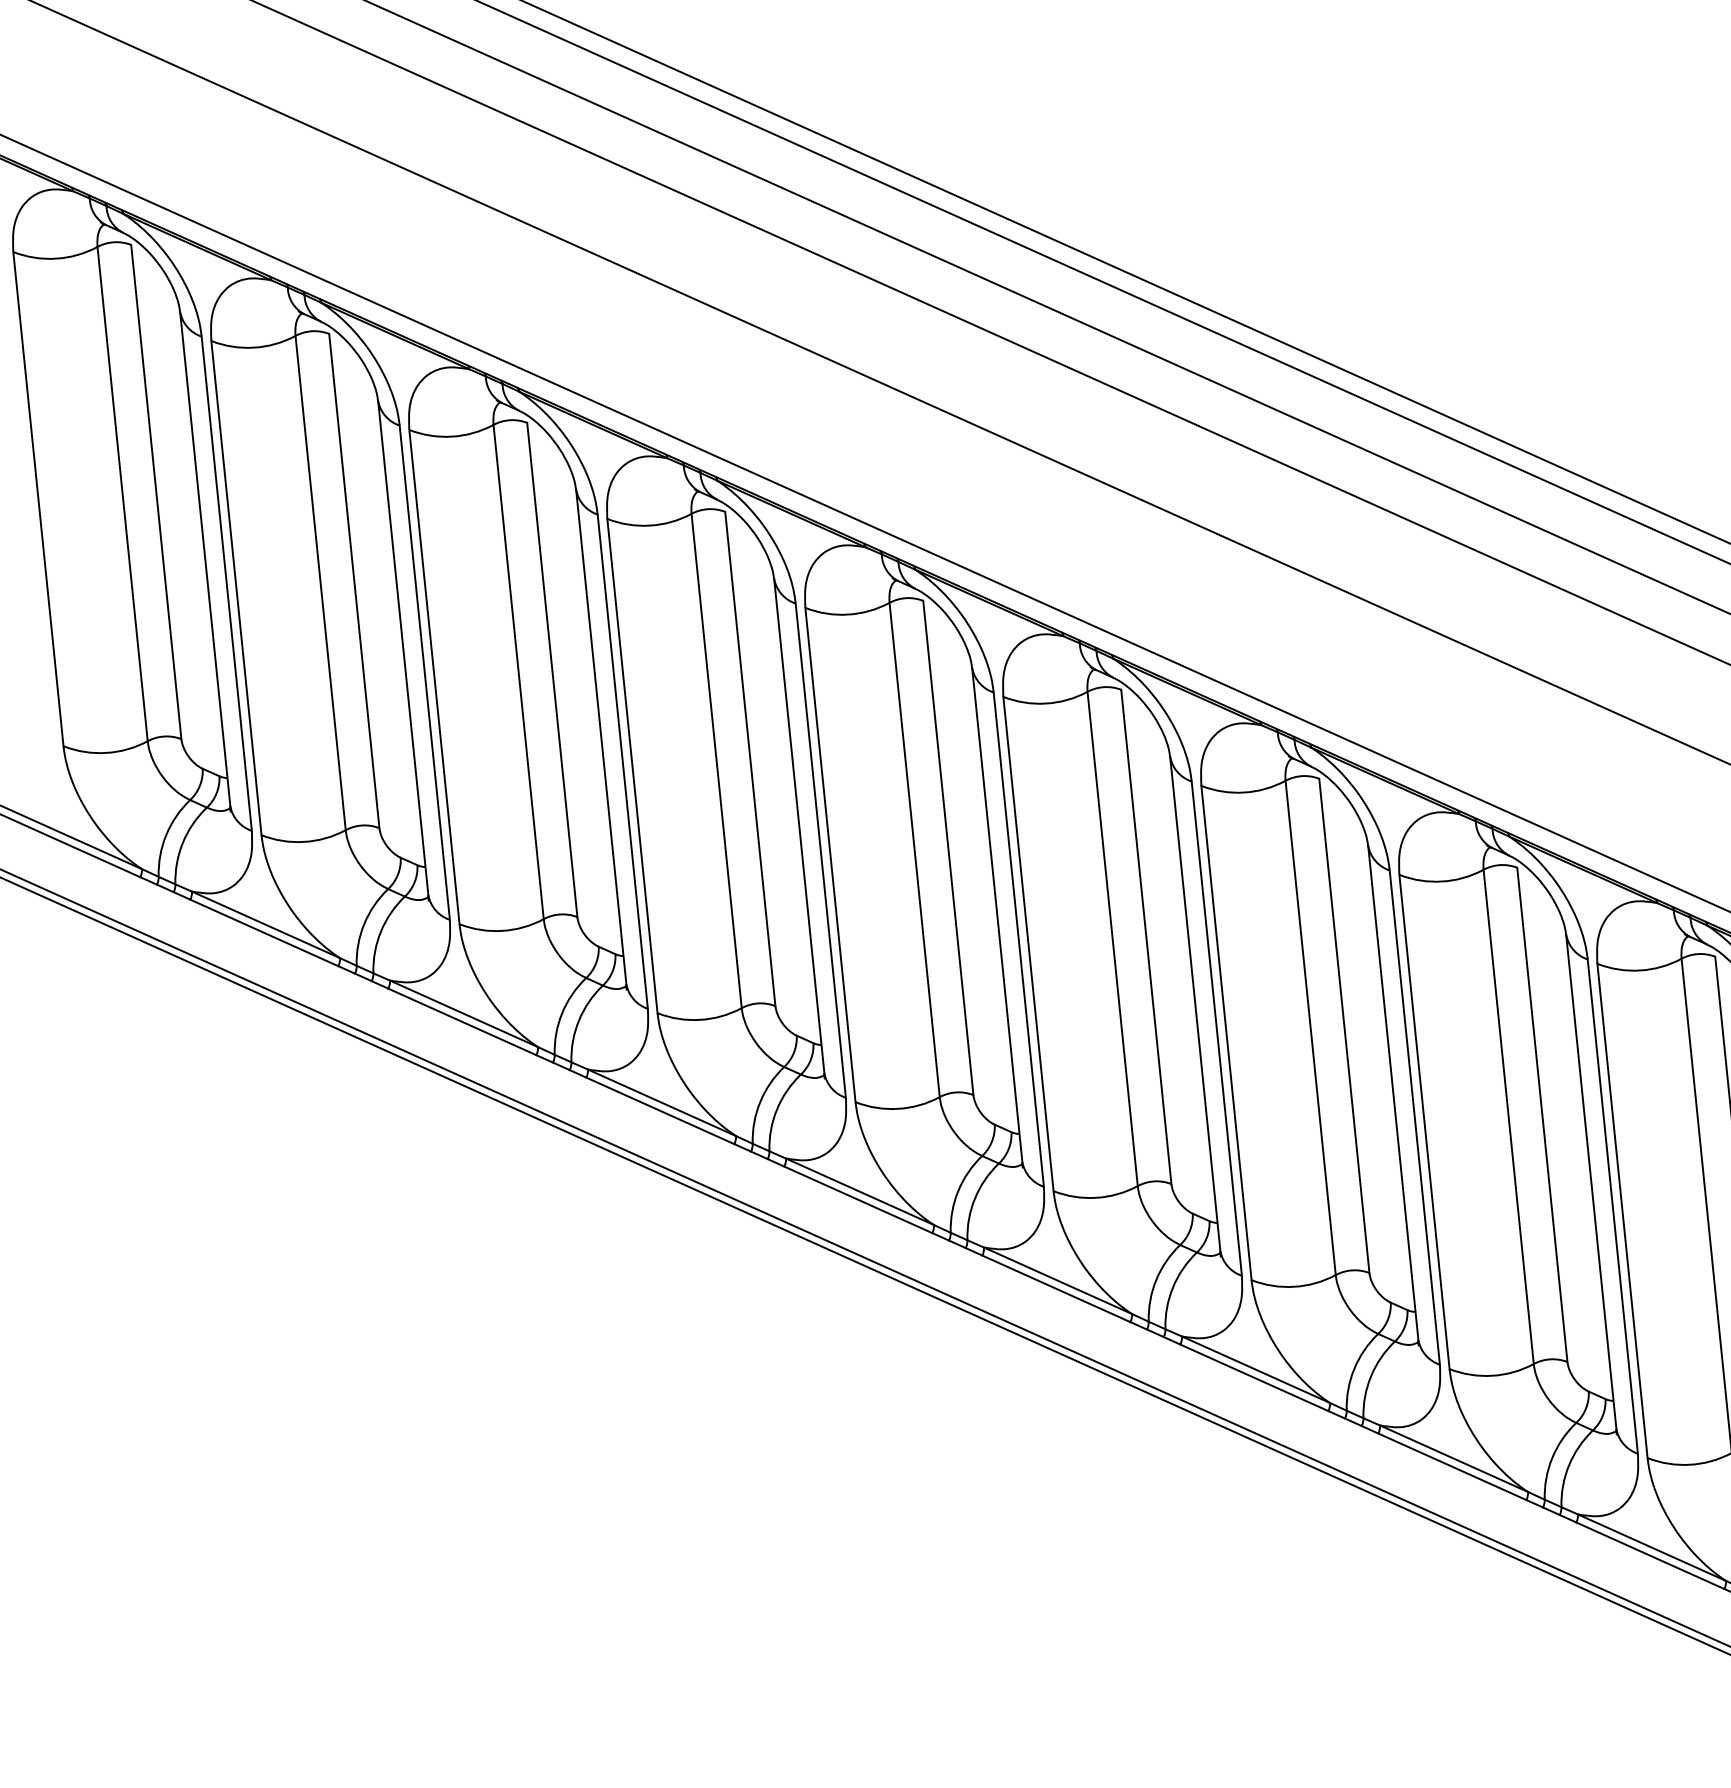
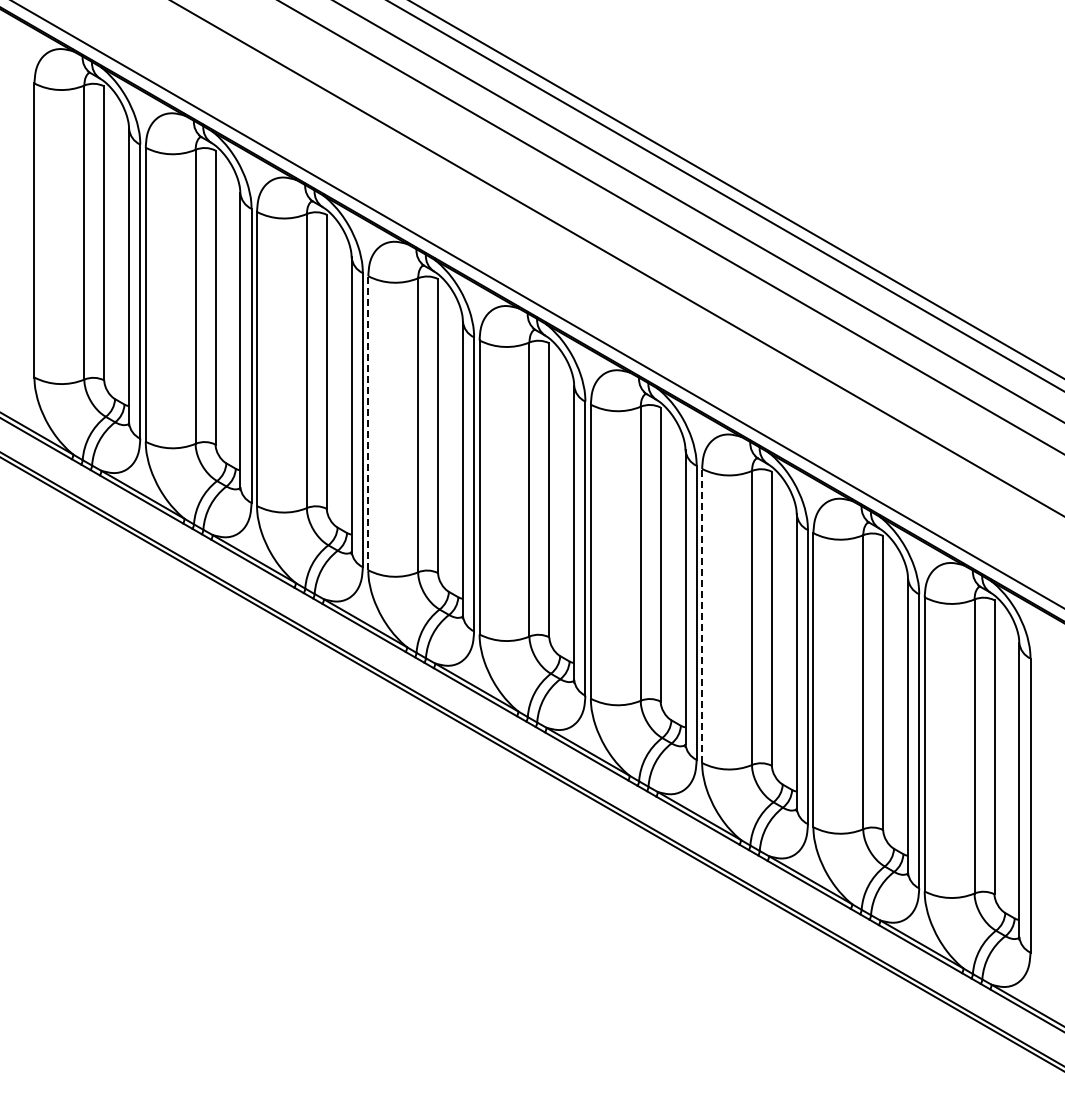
line: (632, 764) -> (368, 422), solid -> dashed
line: (1227, 1032) -> (702, 615), solid -> dashed

